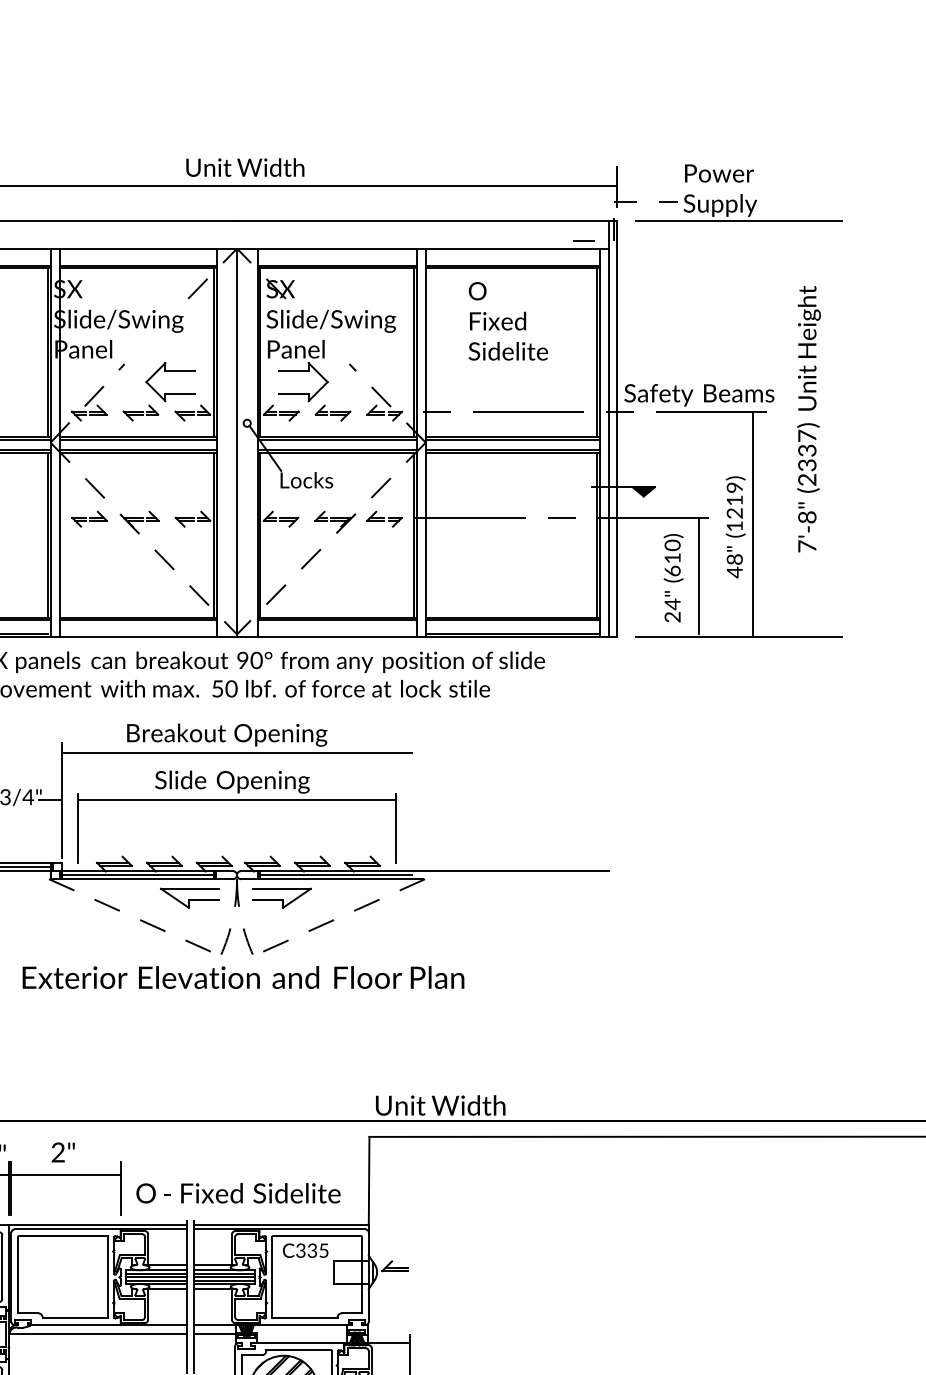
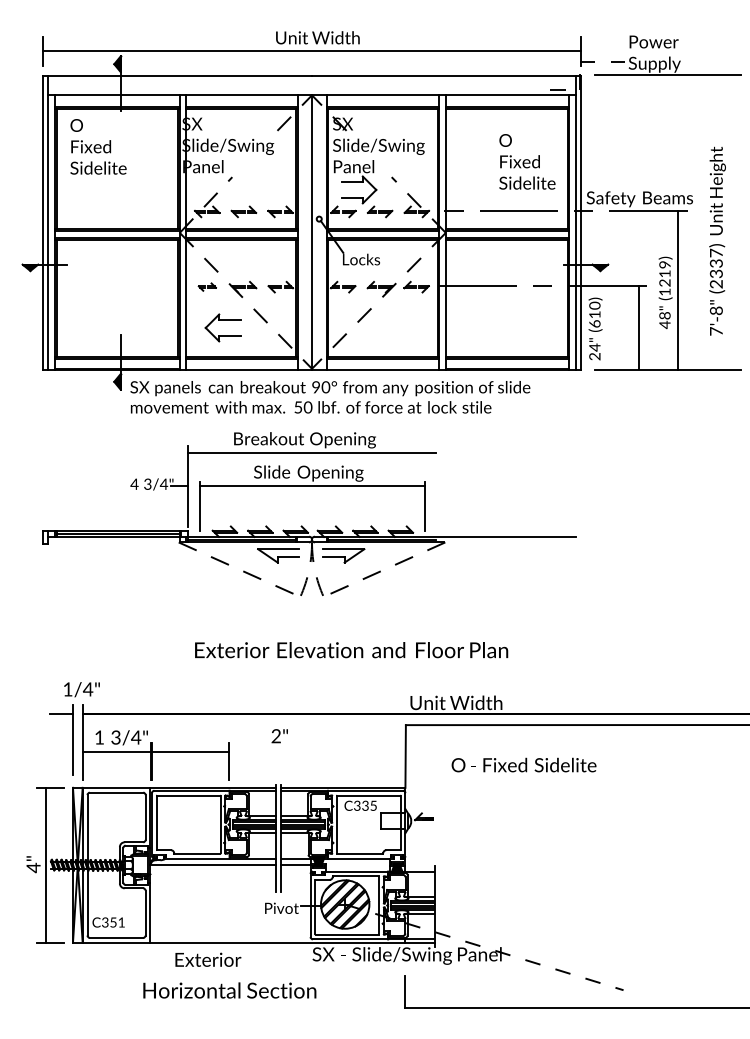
text: (508, 320) -> (527, 161), moved
part: (170, 371) -> (222, 320), moved
text: (808, 418) -> (717, 240), moved
part: (89, 518) -> (207, 286), size x0.7
text: (673, 577) -> (595, 328), moved
text: (243, 978) -> (351, 650), moved
text: (62, 1152) -> (279, 736), moved
text: (237, 1192) -> (523, 764), moved

